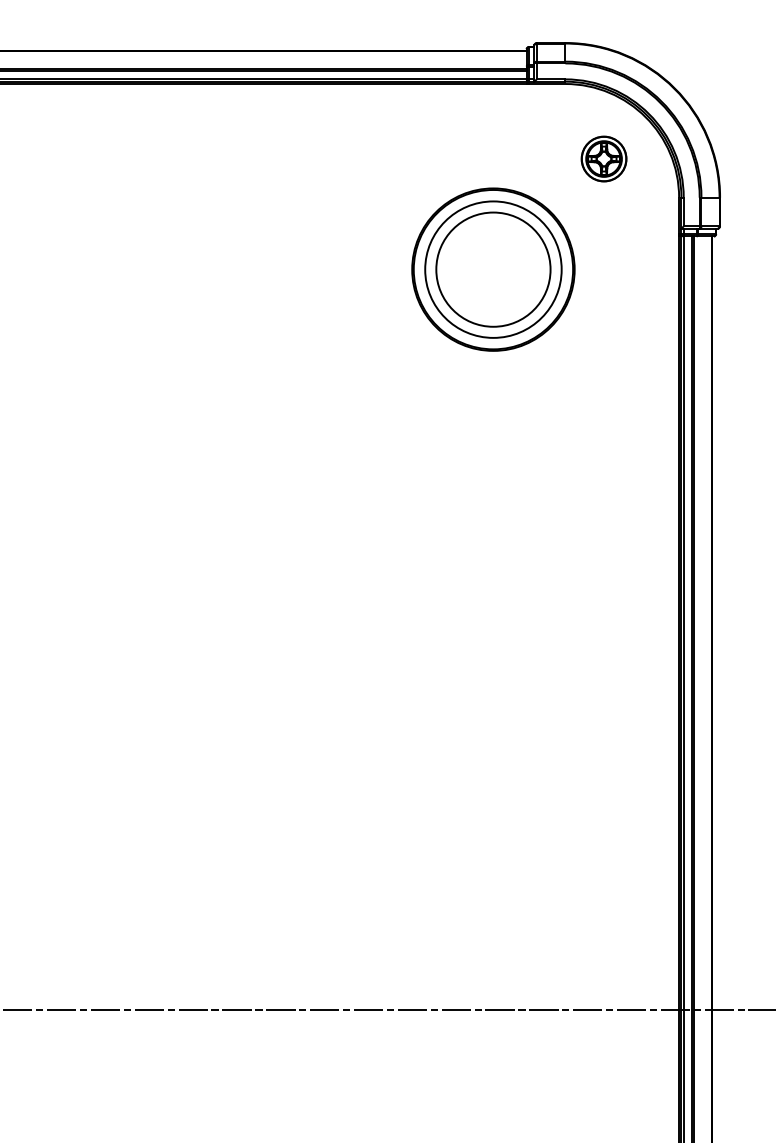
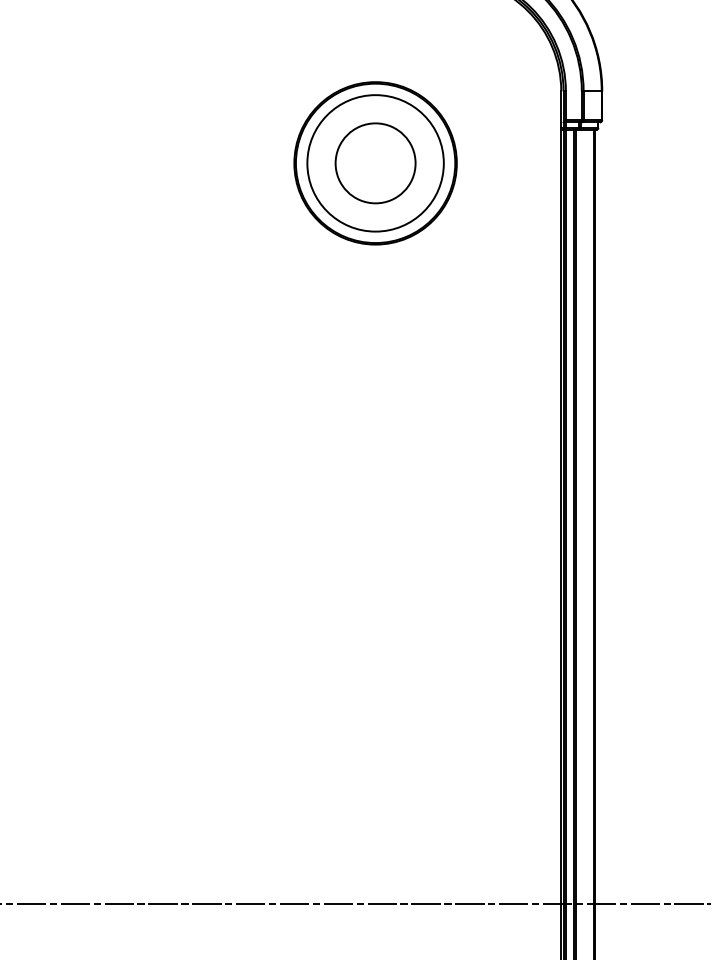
part: (603, 158) -> (485, 52), removed
circle: (493, 269) -> (375, 163), size x0.7

